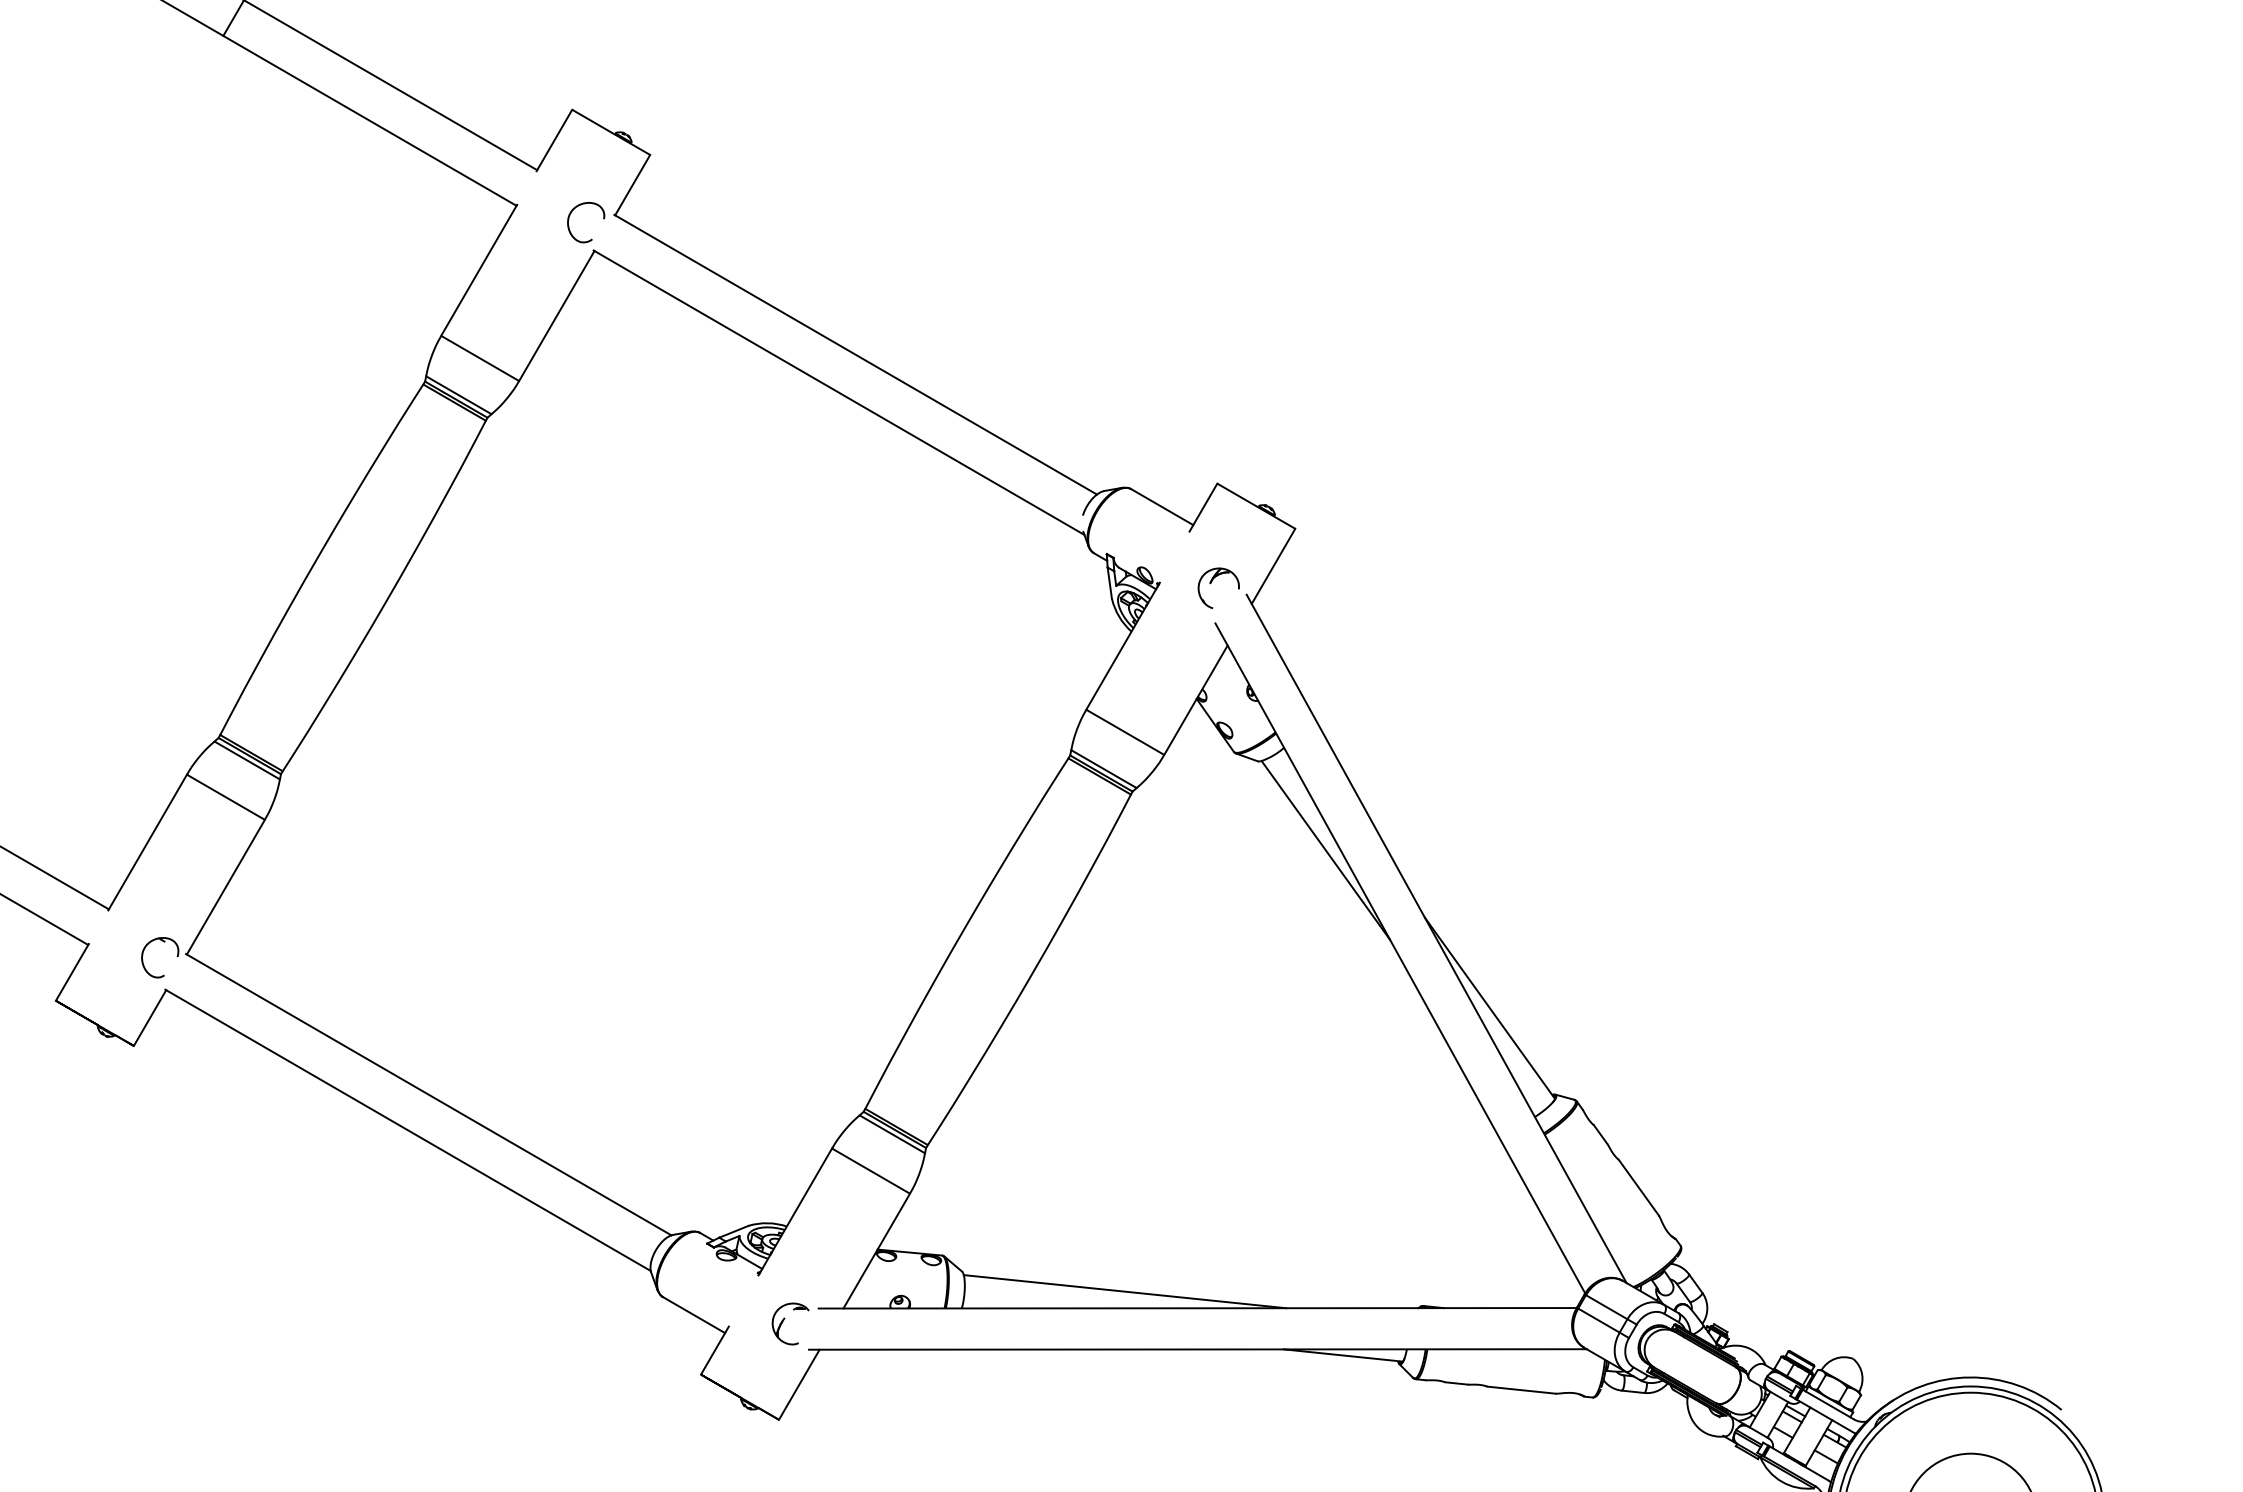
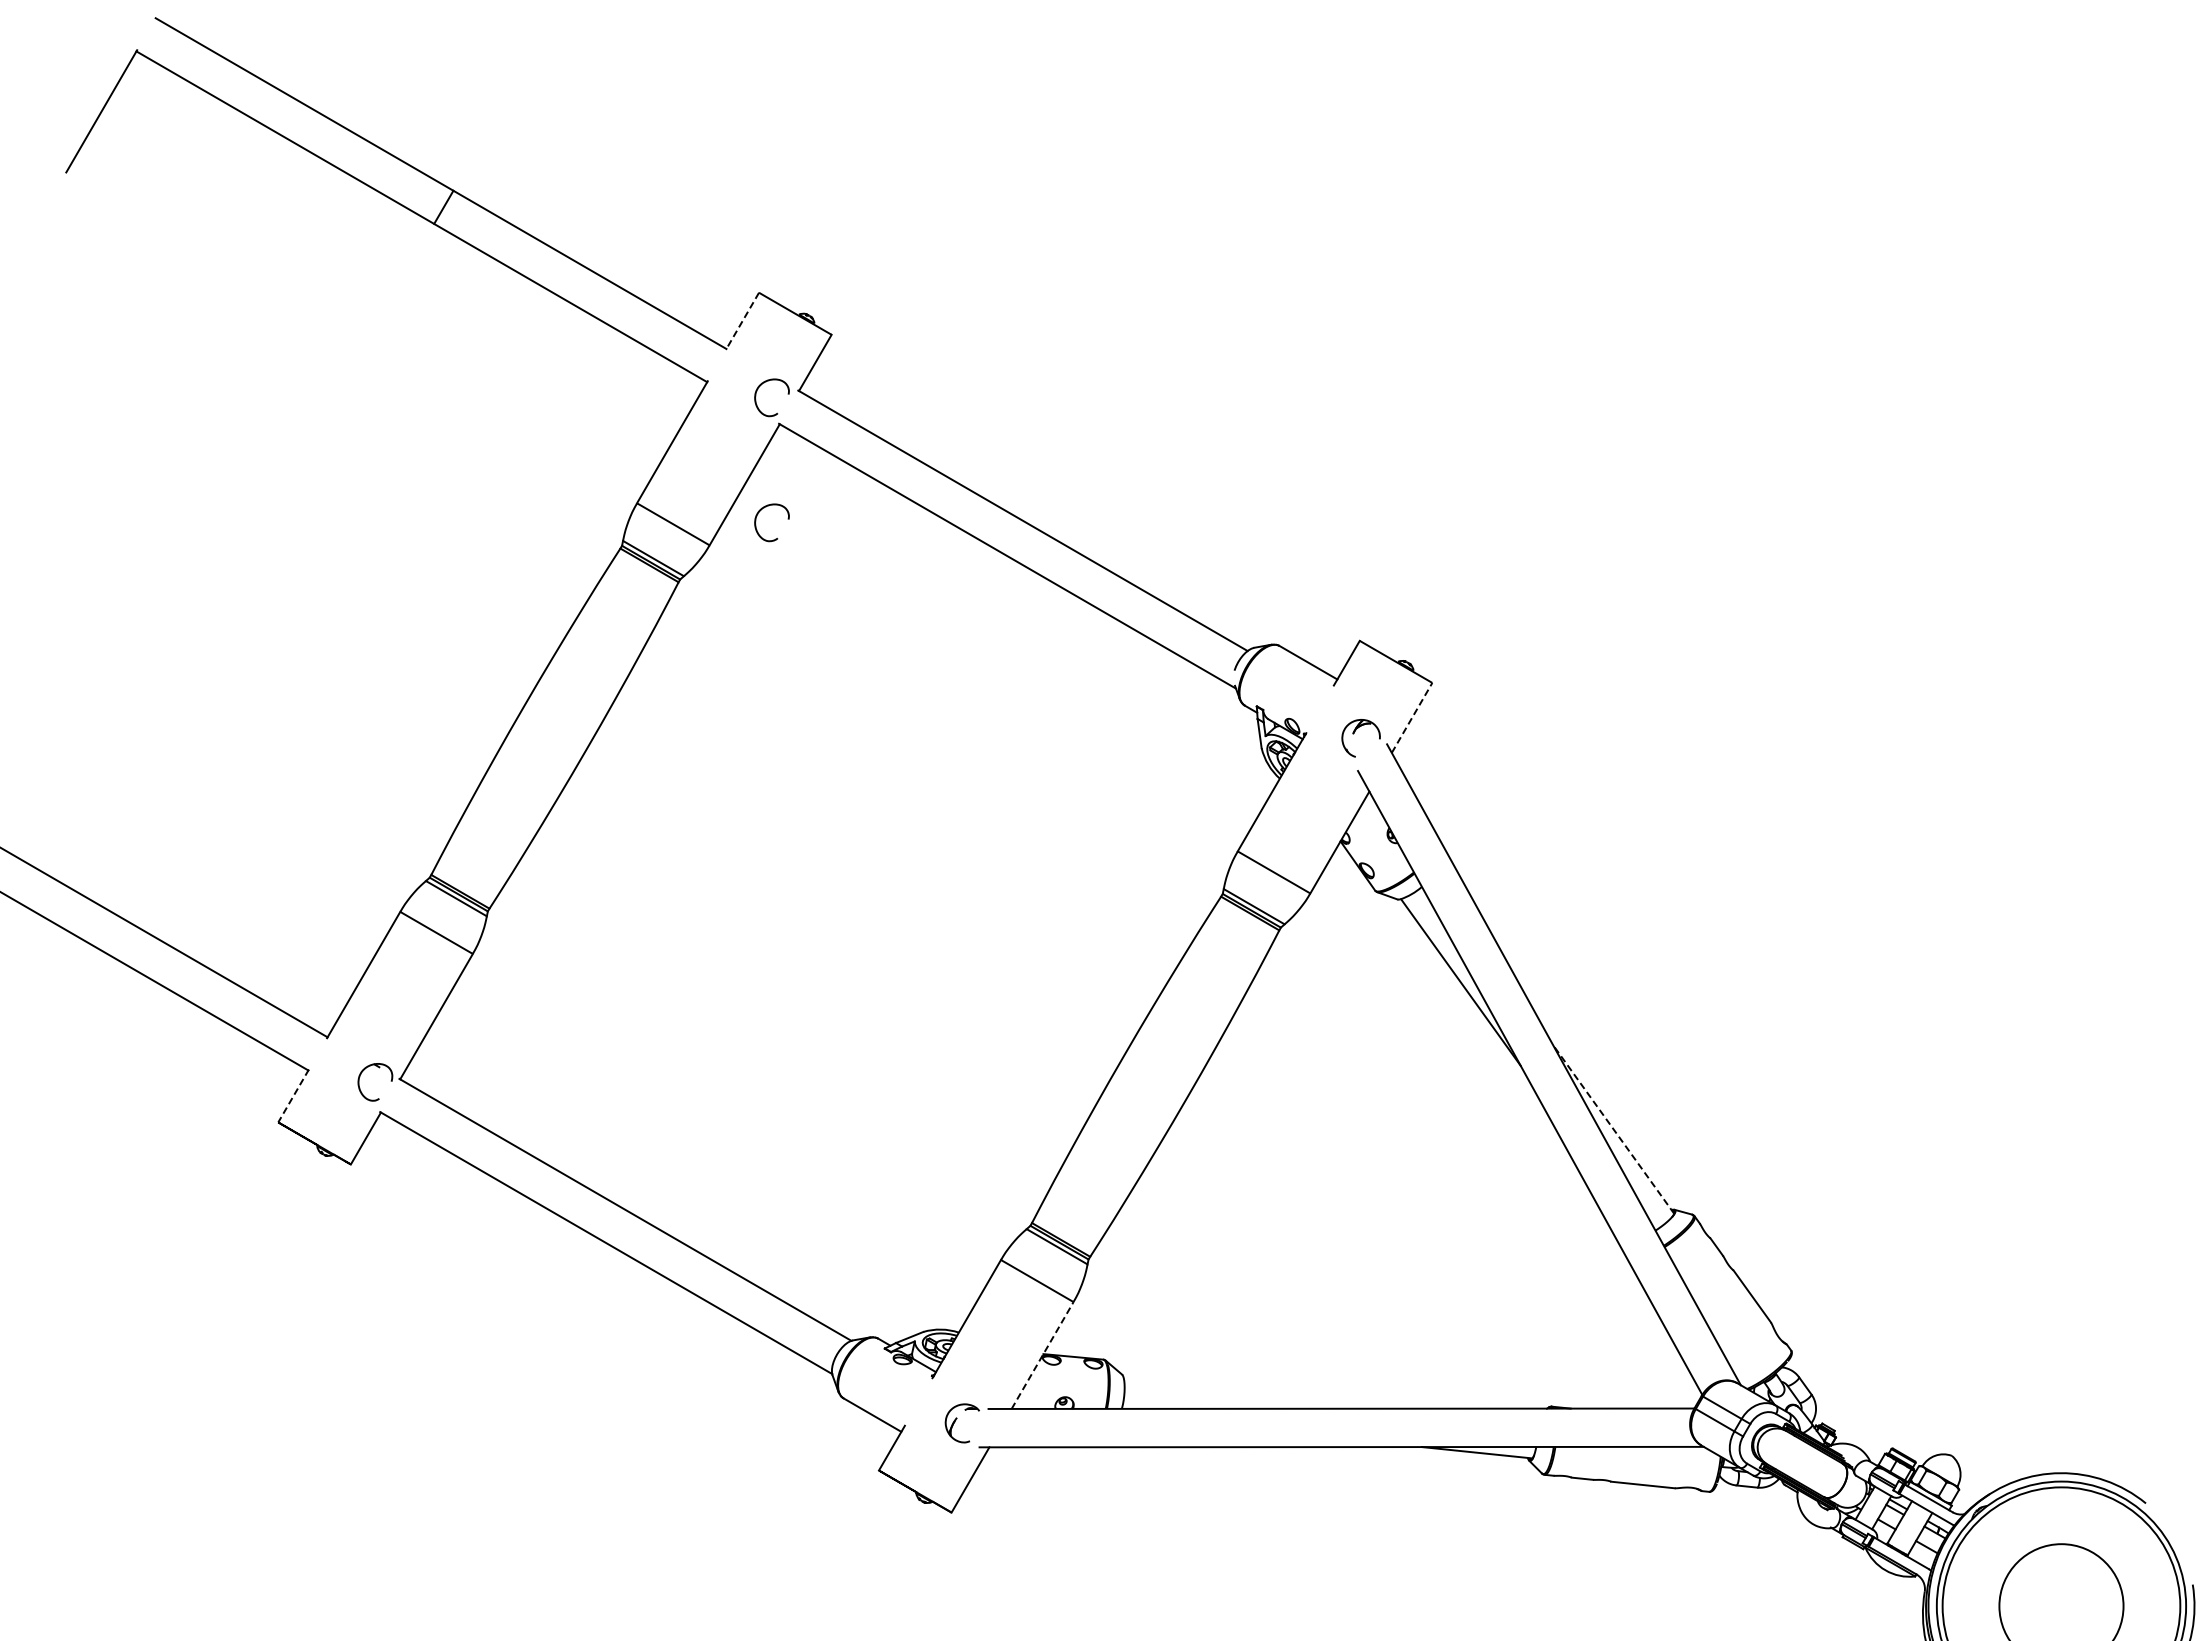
line: (554, 140) -> (742, 321), solid -> dashed
curve: (569, 355) -> (756, 521), added
line: (1273, 565) -> (1412, 717), solid -> dashed
line: (72, 971) -> (293, 1095), solid -> dashed
line: (1489, 1008) -> (1613, 1129), solid -> dashed
line: (876, 1251) -> (1042, 1355), solid -> dashed
line: (1124, 1290) -> (1273, 1392), removed

